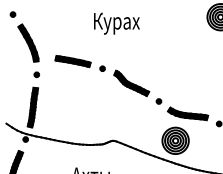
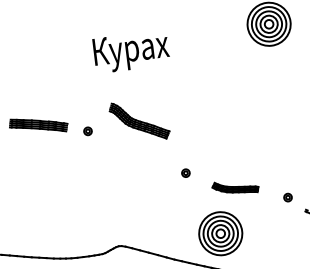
text: (116, 23) -> (130, 51), moved
part: (131, 83) -> (139, 121), moved
part: (187, 113) -> (234, 186), size x0.7

